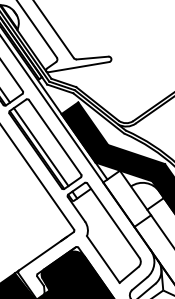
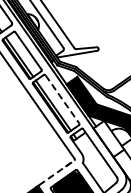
line: (55, 137) -> (62, 99), solid -> dashed
line: (47, 250) -> (57, 172), solid -> dashed

